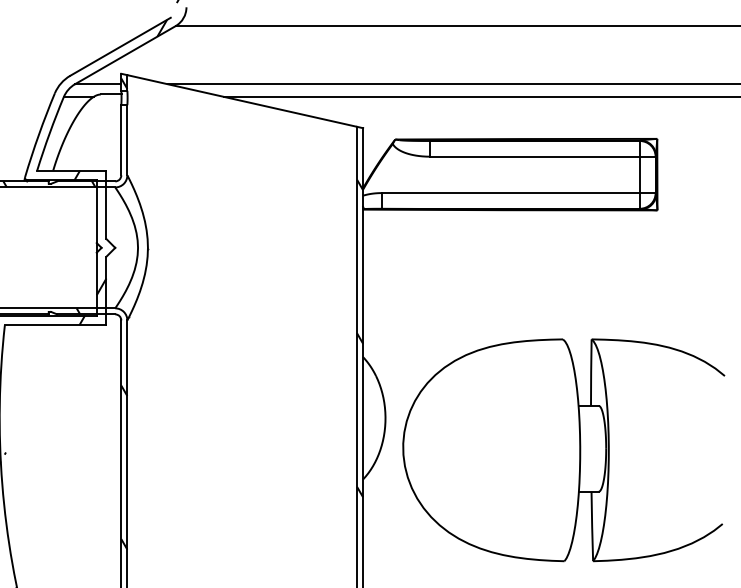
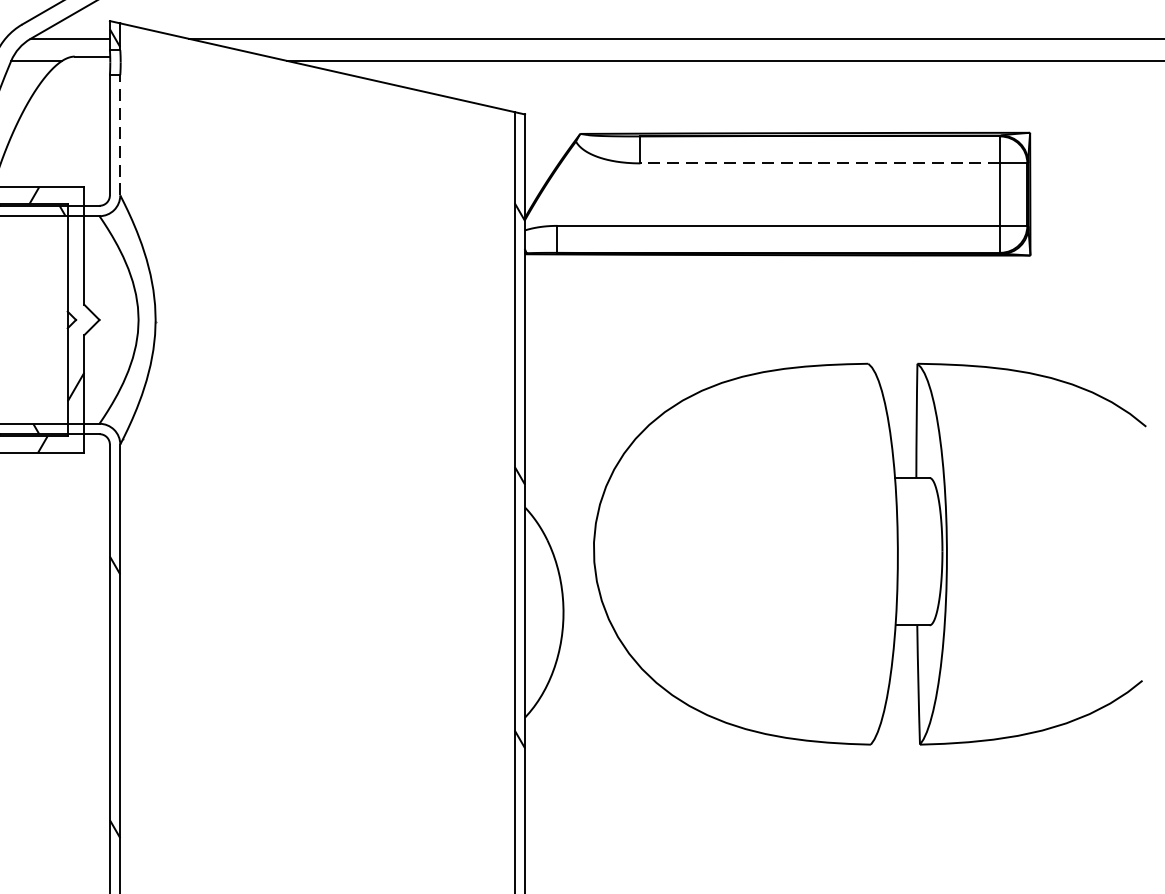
line: (127, 139) -> (120, 133), solid -> dashed
line: (535, 156) -> (821, 163), solid -> dashed
part: (563, 450) -> (869, 554), moved

